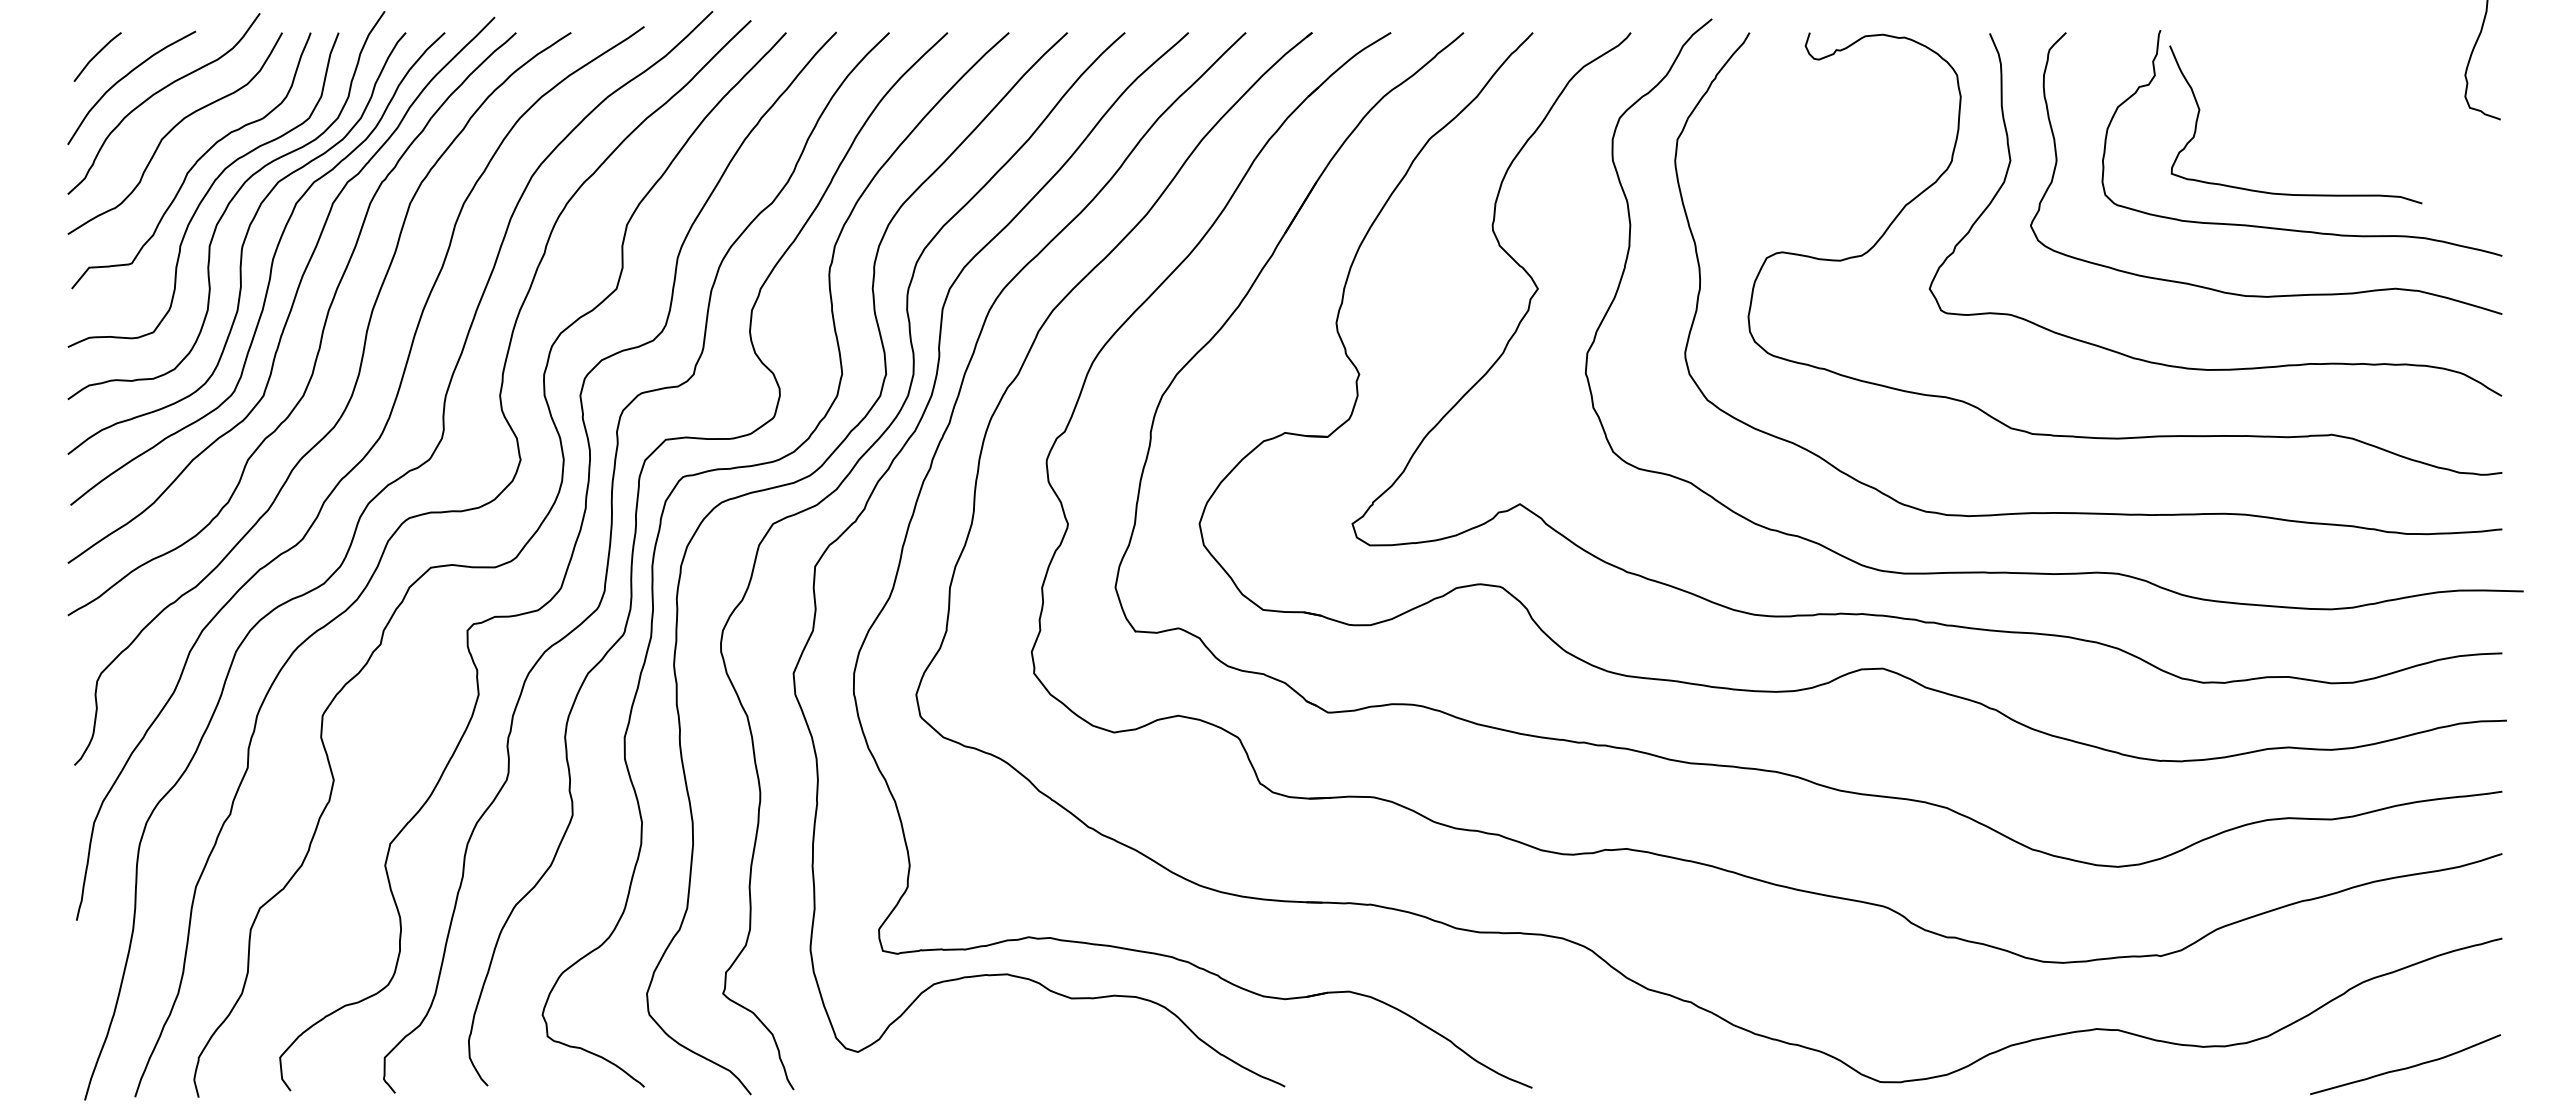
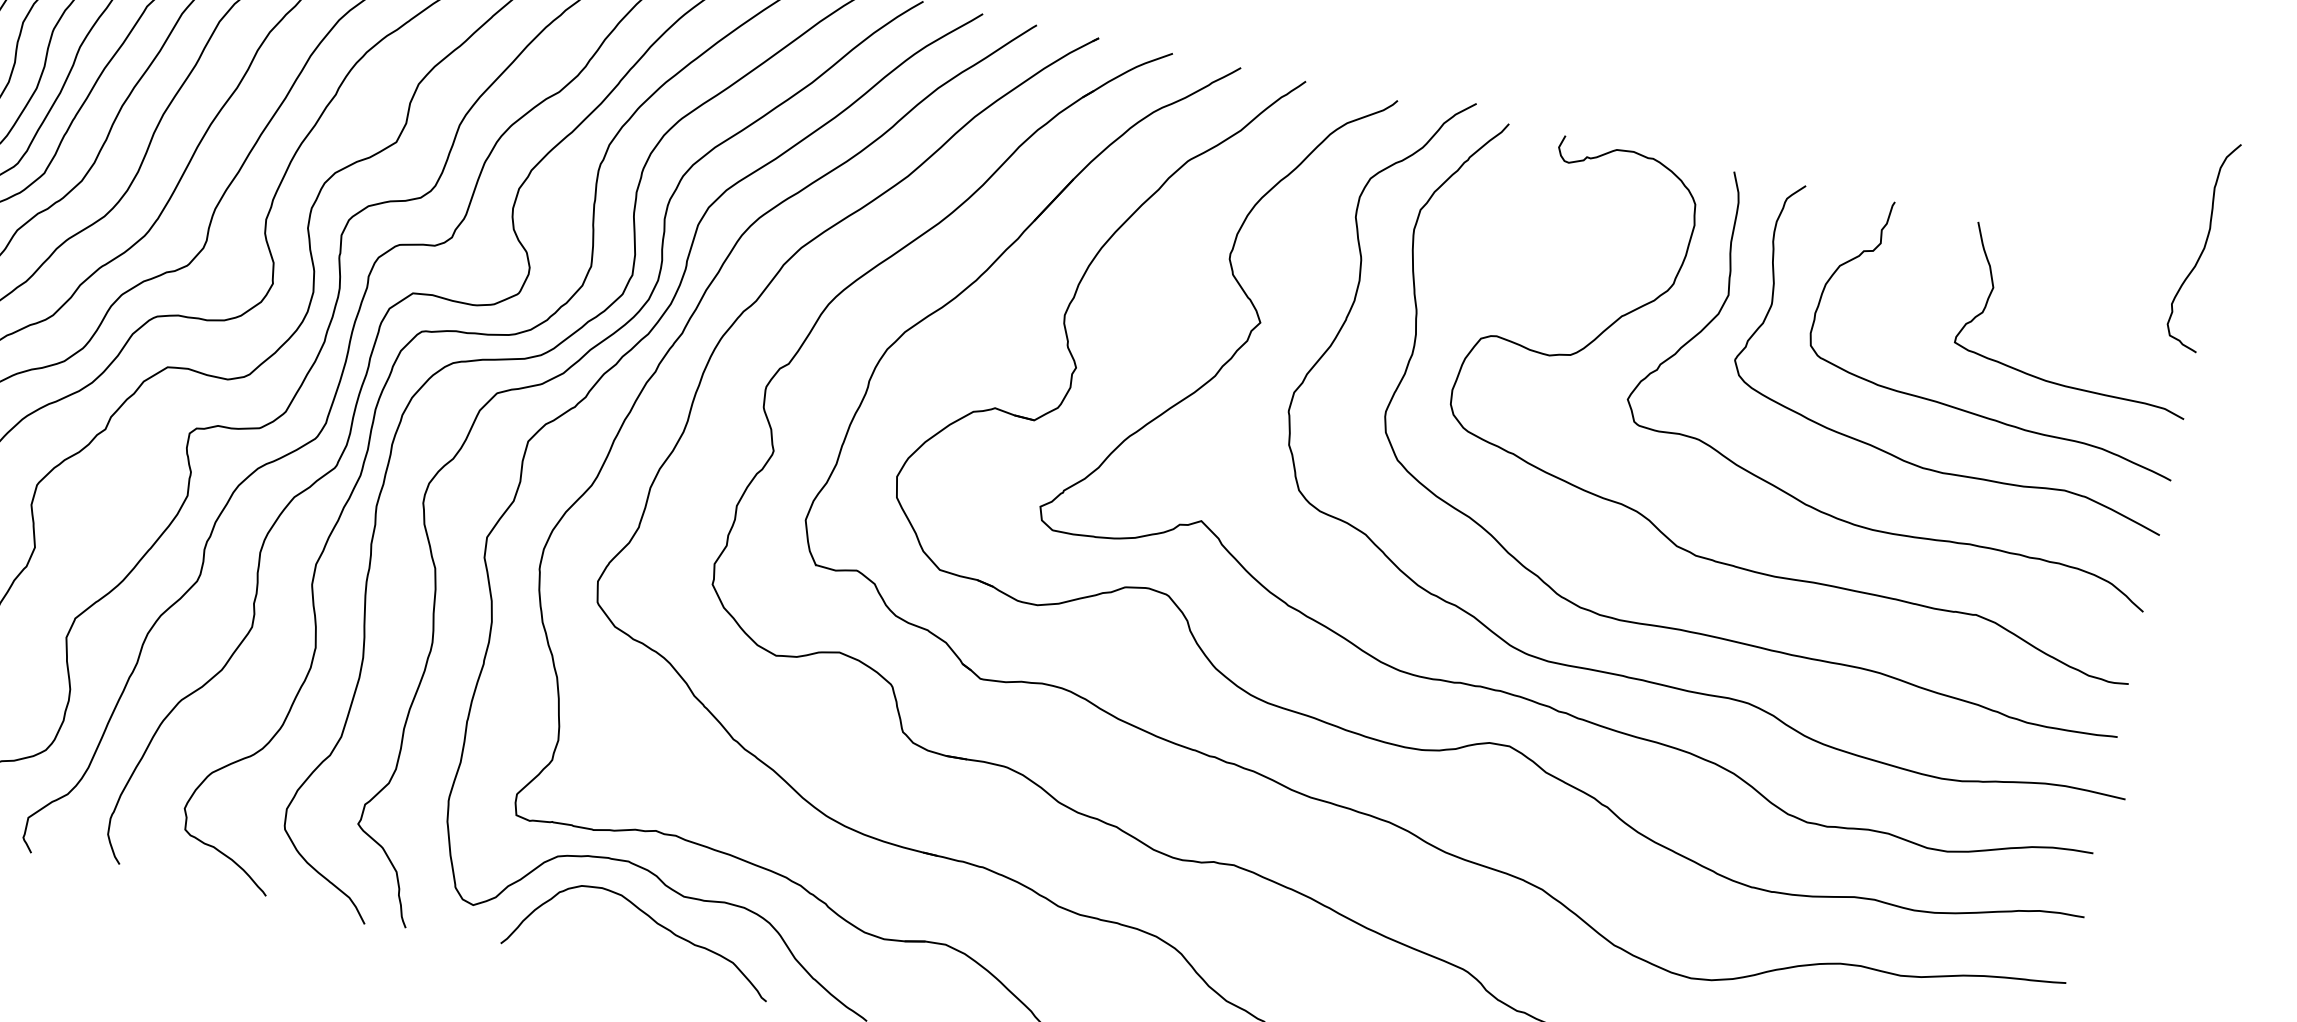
curve: (2290, 193) -> (2062, 384), moved
curve: (1044, 1029) -> (652, 920), added

